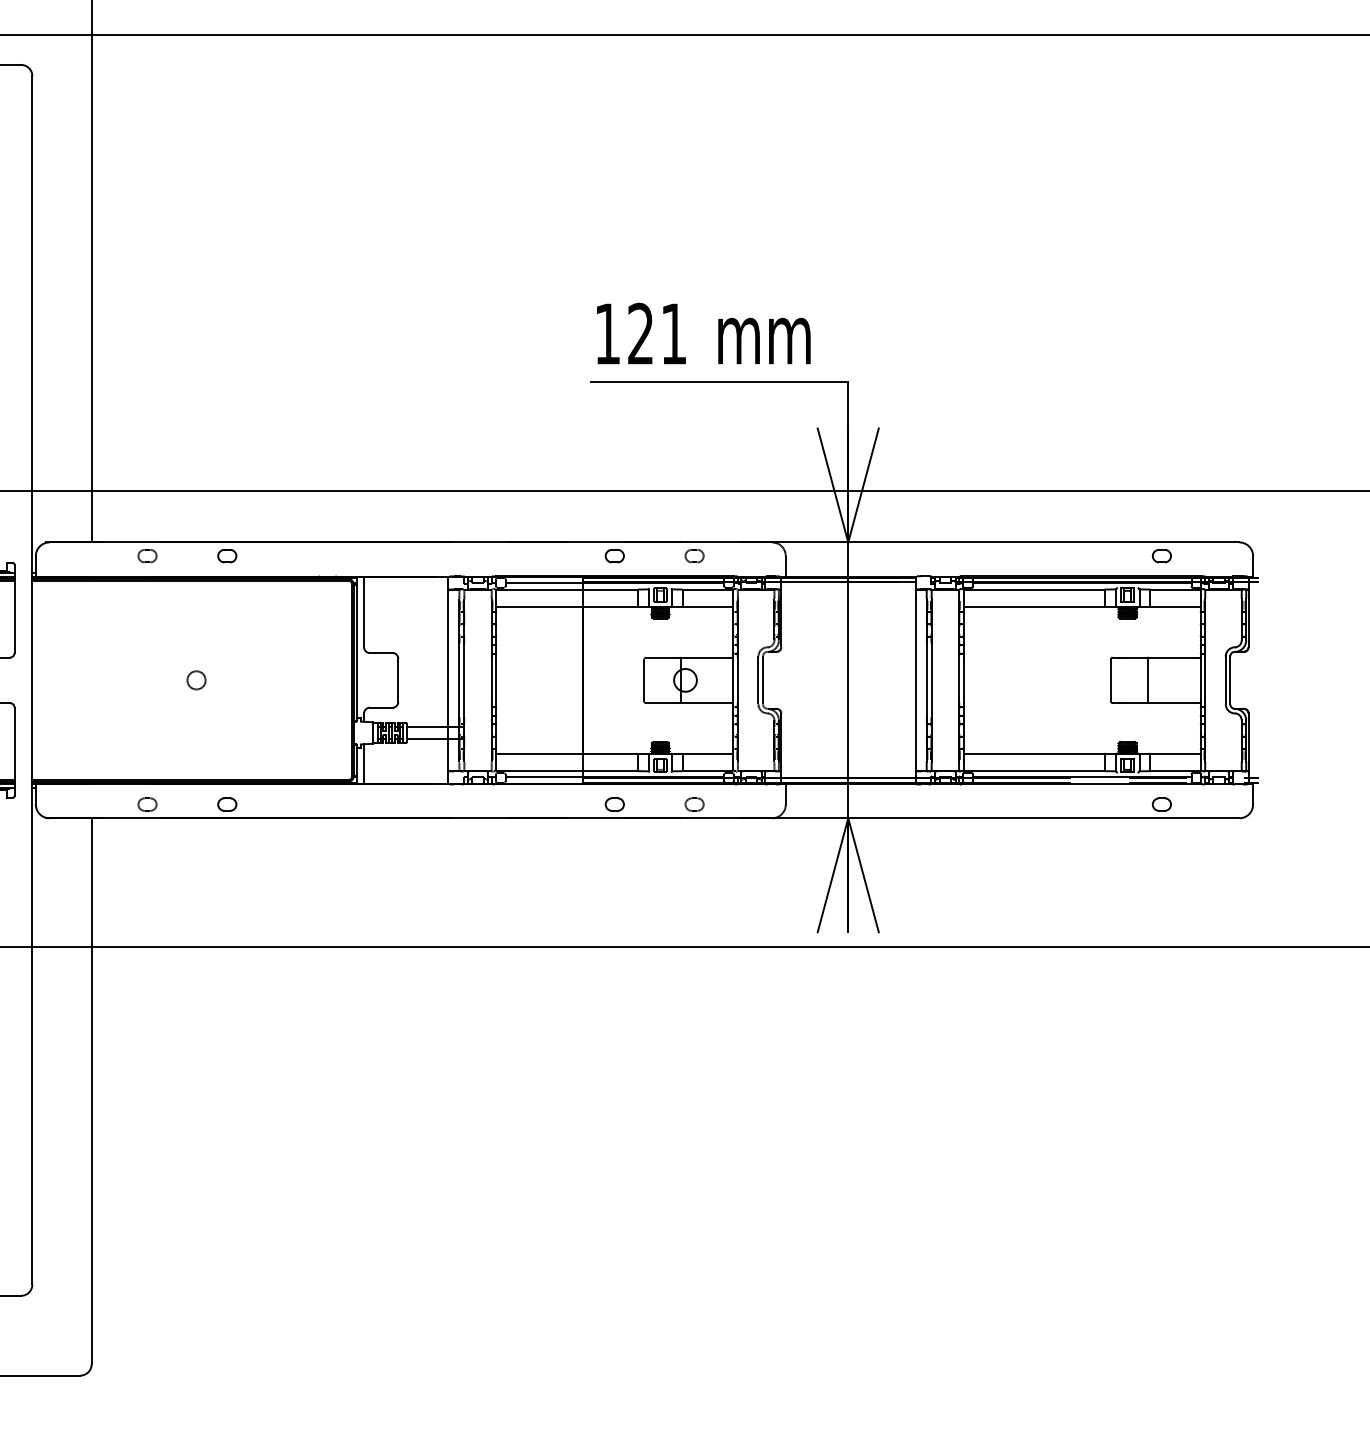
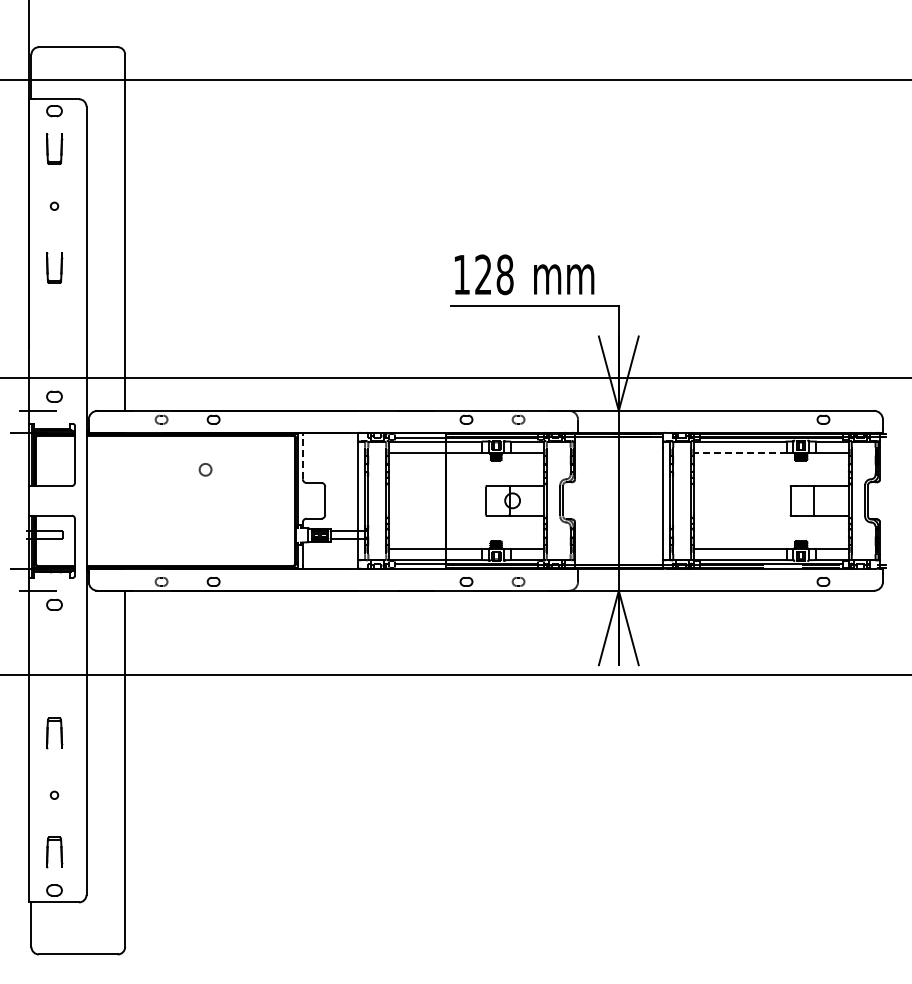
text: (673, 333) -> (504, 274), 121 -> 128
line: (1034, 607) -> (740, 453), solid -> dashed
line: (363, 613) -> (302, 457), solid -> dashed
circle: (196, 679) -> (205, 469), moved

